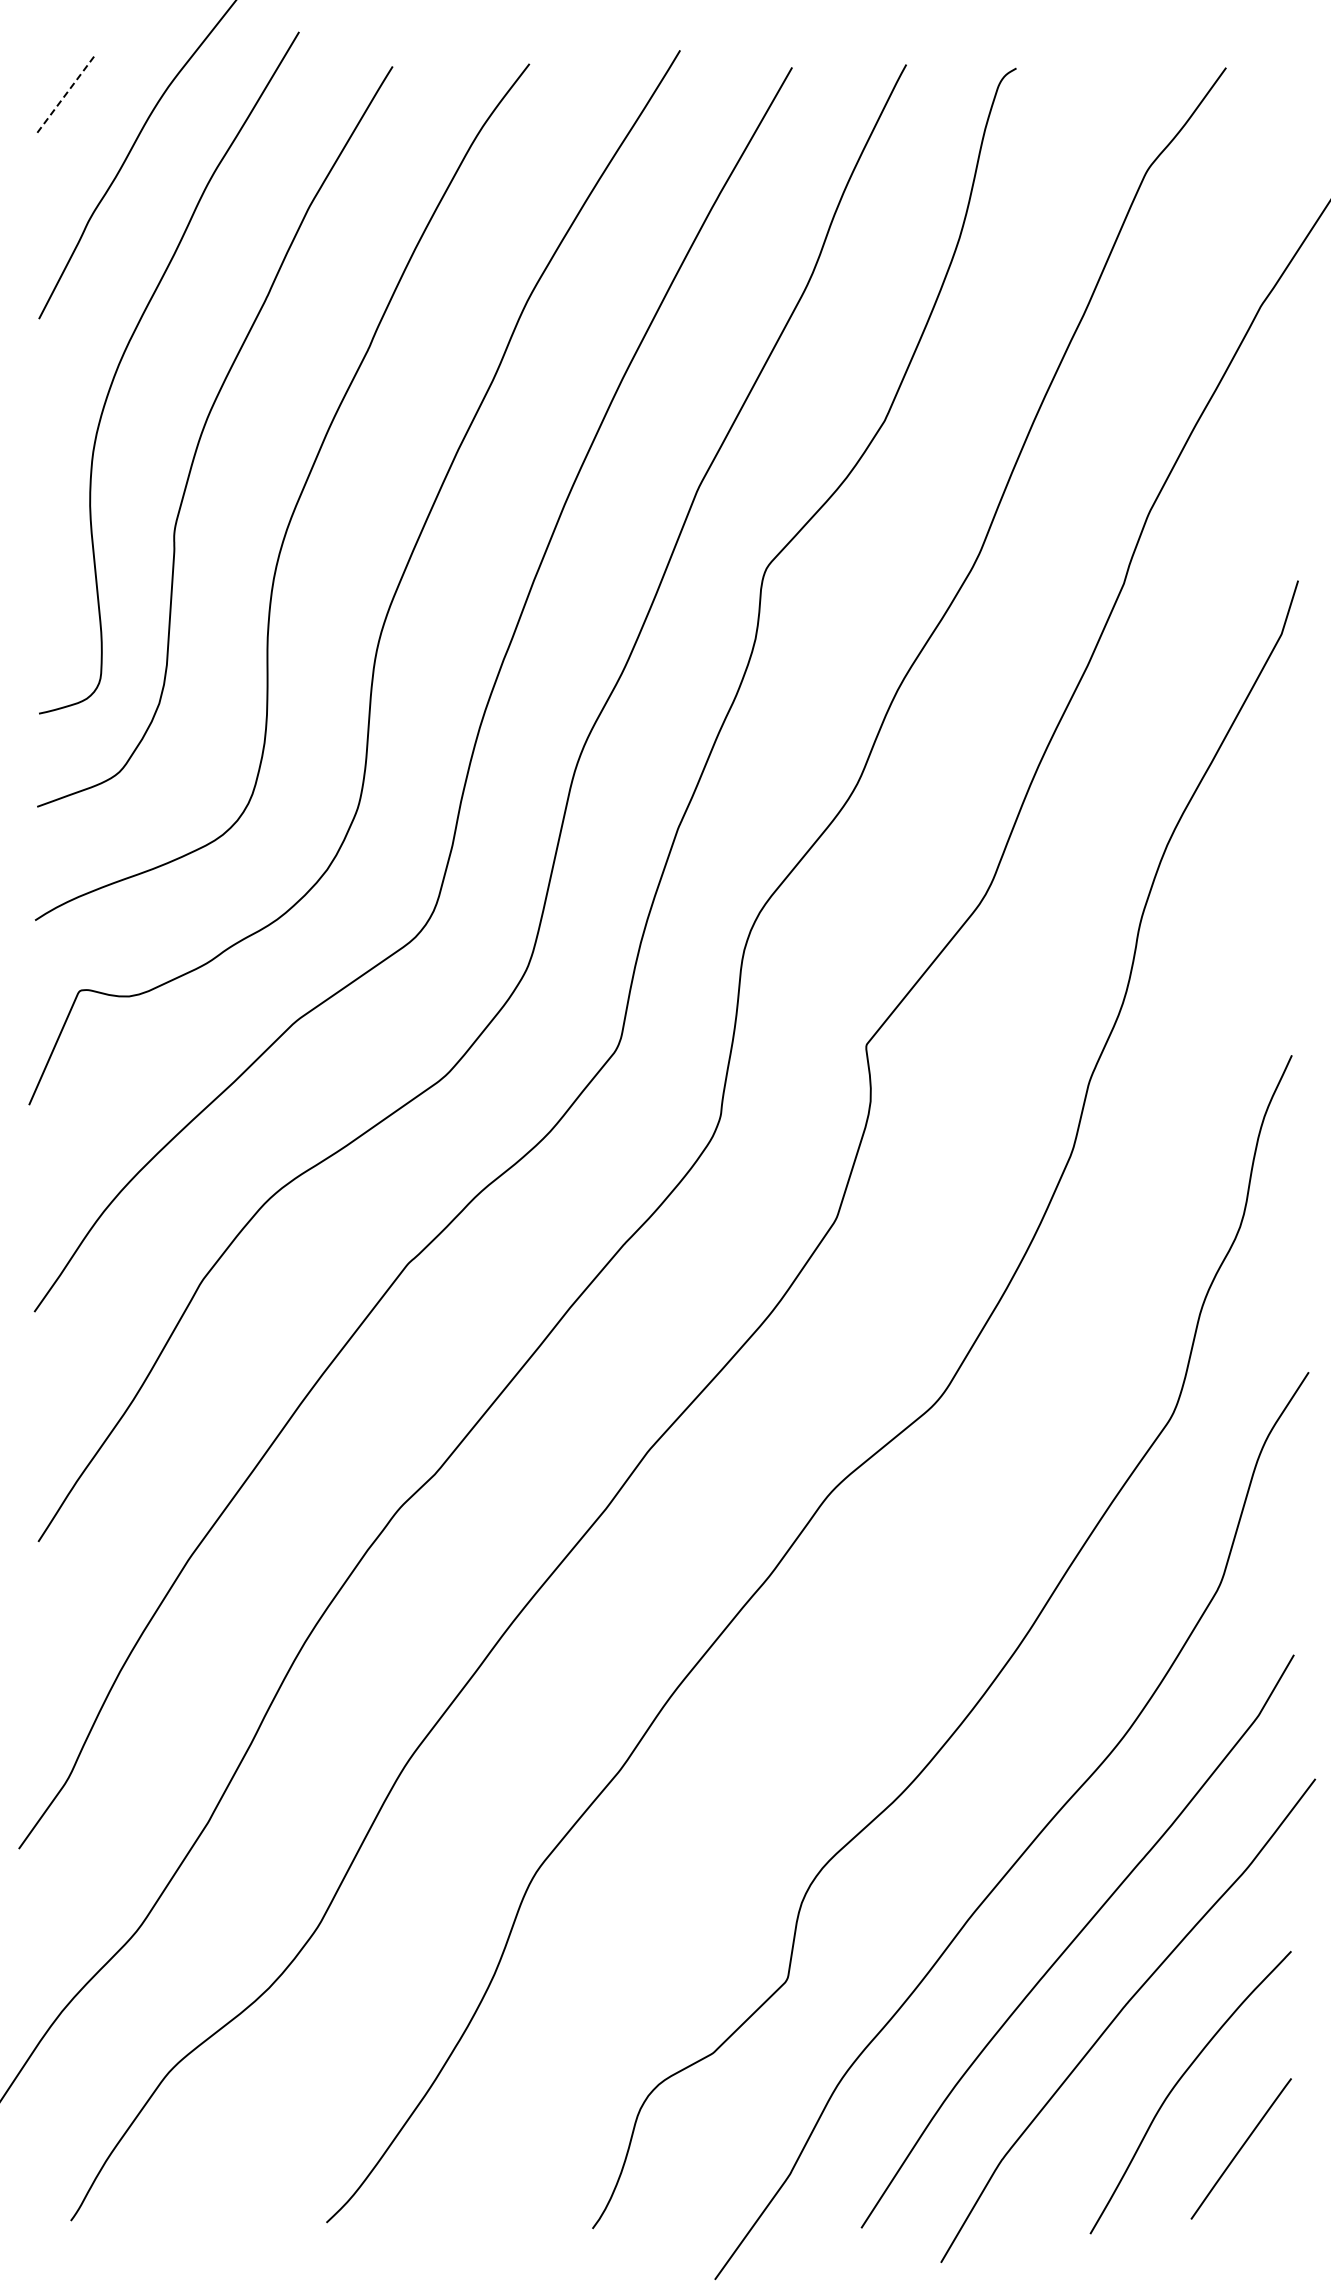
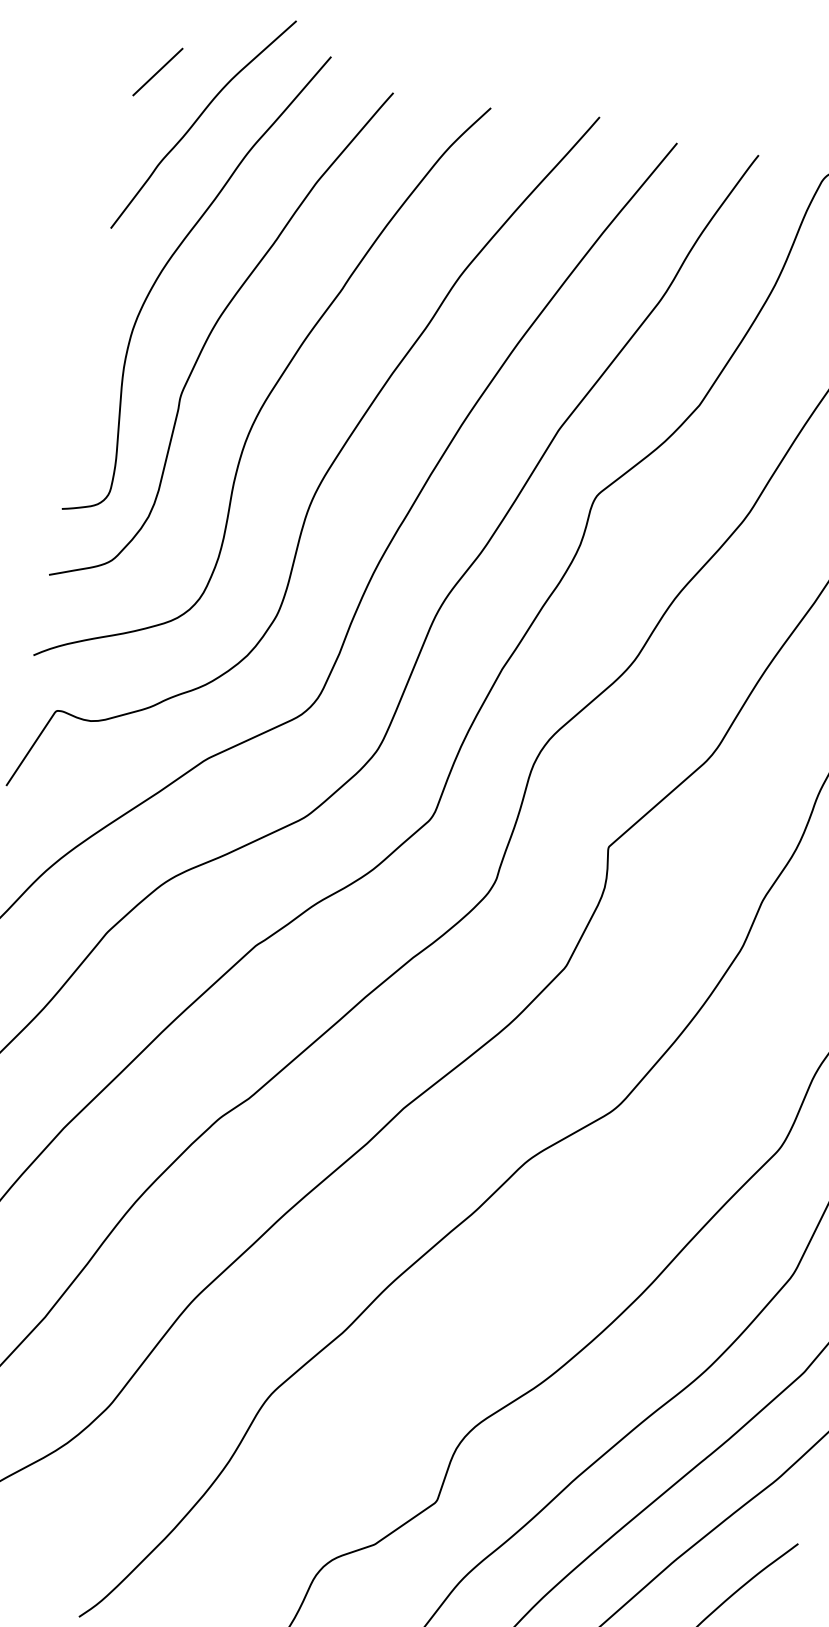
line: (66, 93) -> (158, 71), dashed -> solid

